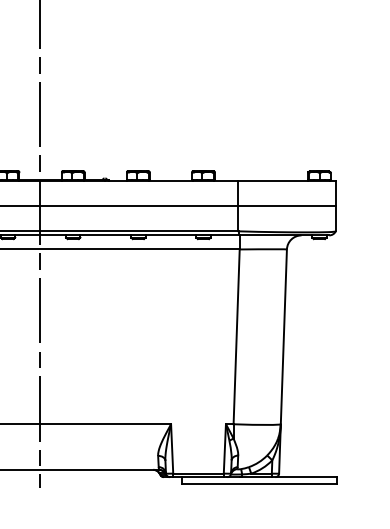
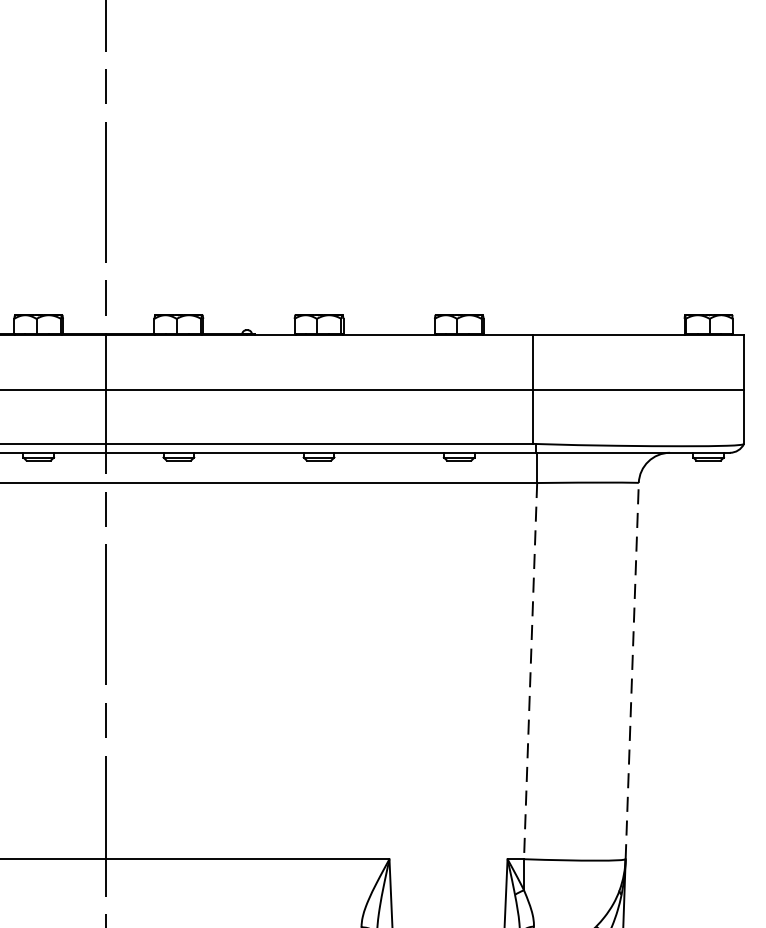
line: (283, 336) -> (631, 670), solid -> dashed
line: (236, 337) -> (530, 672), solid -> dashed

